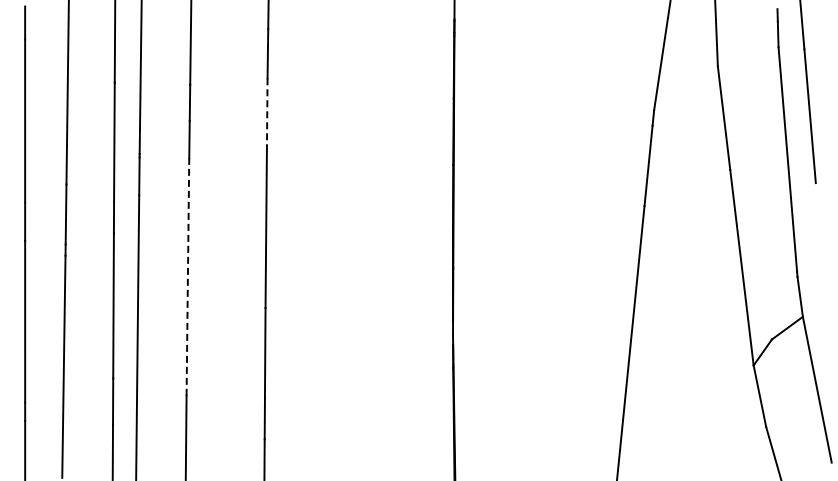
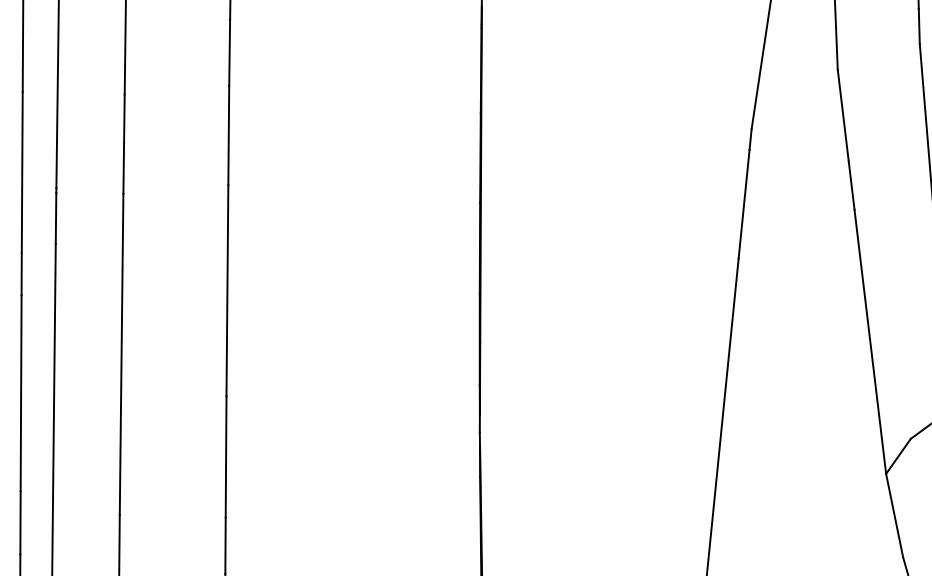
line: (267, 115) -> (229, 136), dashed -> solid
line: (187, 277) -> (121, 355), dashed -> solid

